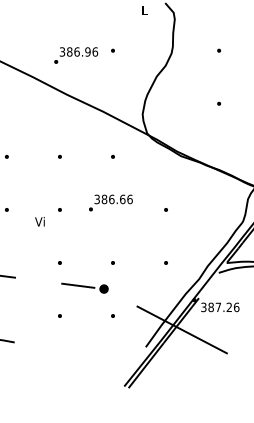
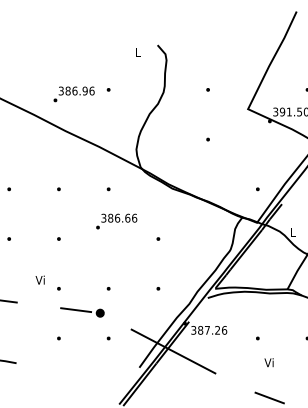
text: (110, 202) -> (116, 221), moved
text: (39, 221) -> (39, 279), moved

